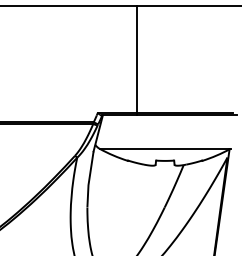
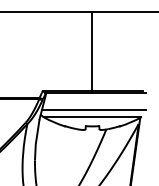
line: (136, 60) -> (92, 52), moved
line: (166, 138) -> (93, 109), added

